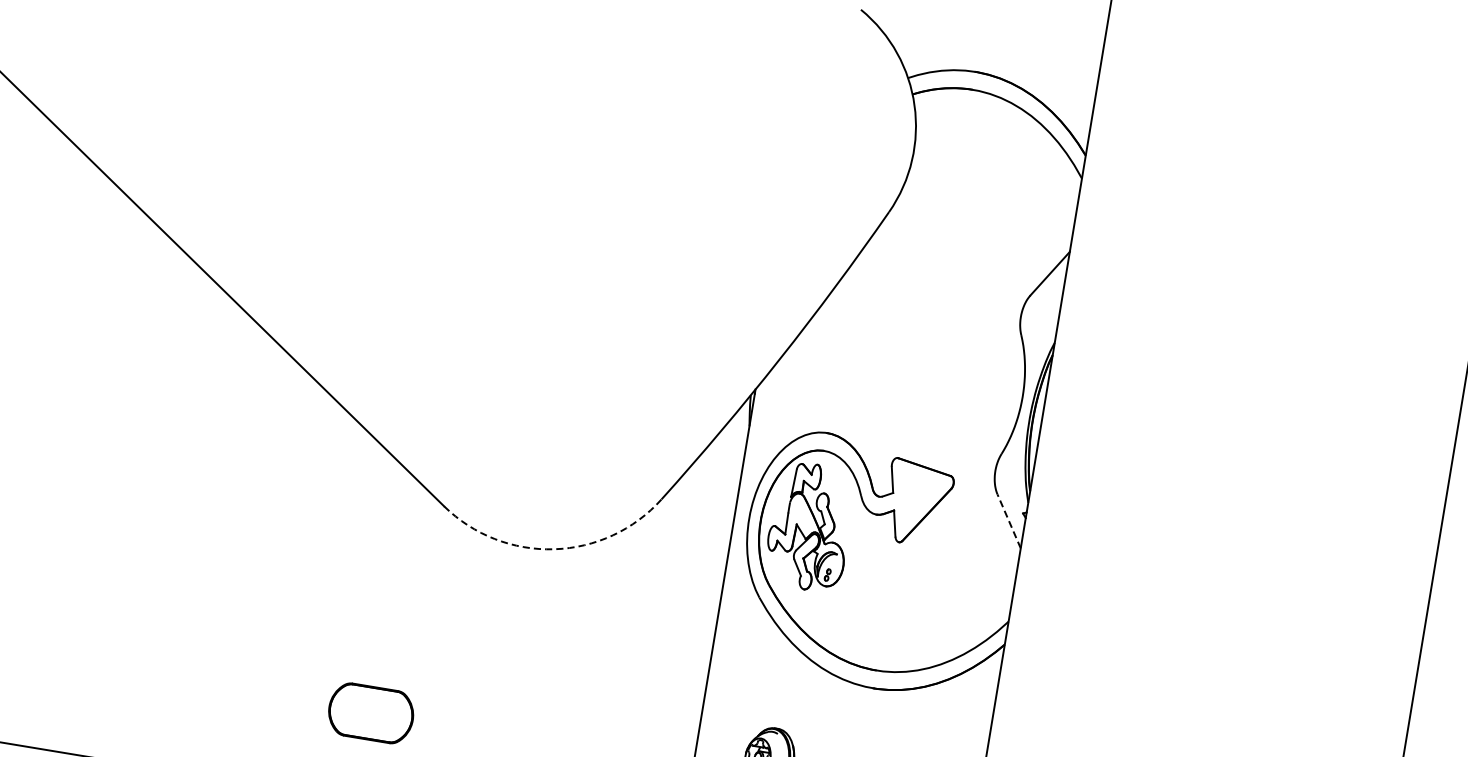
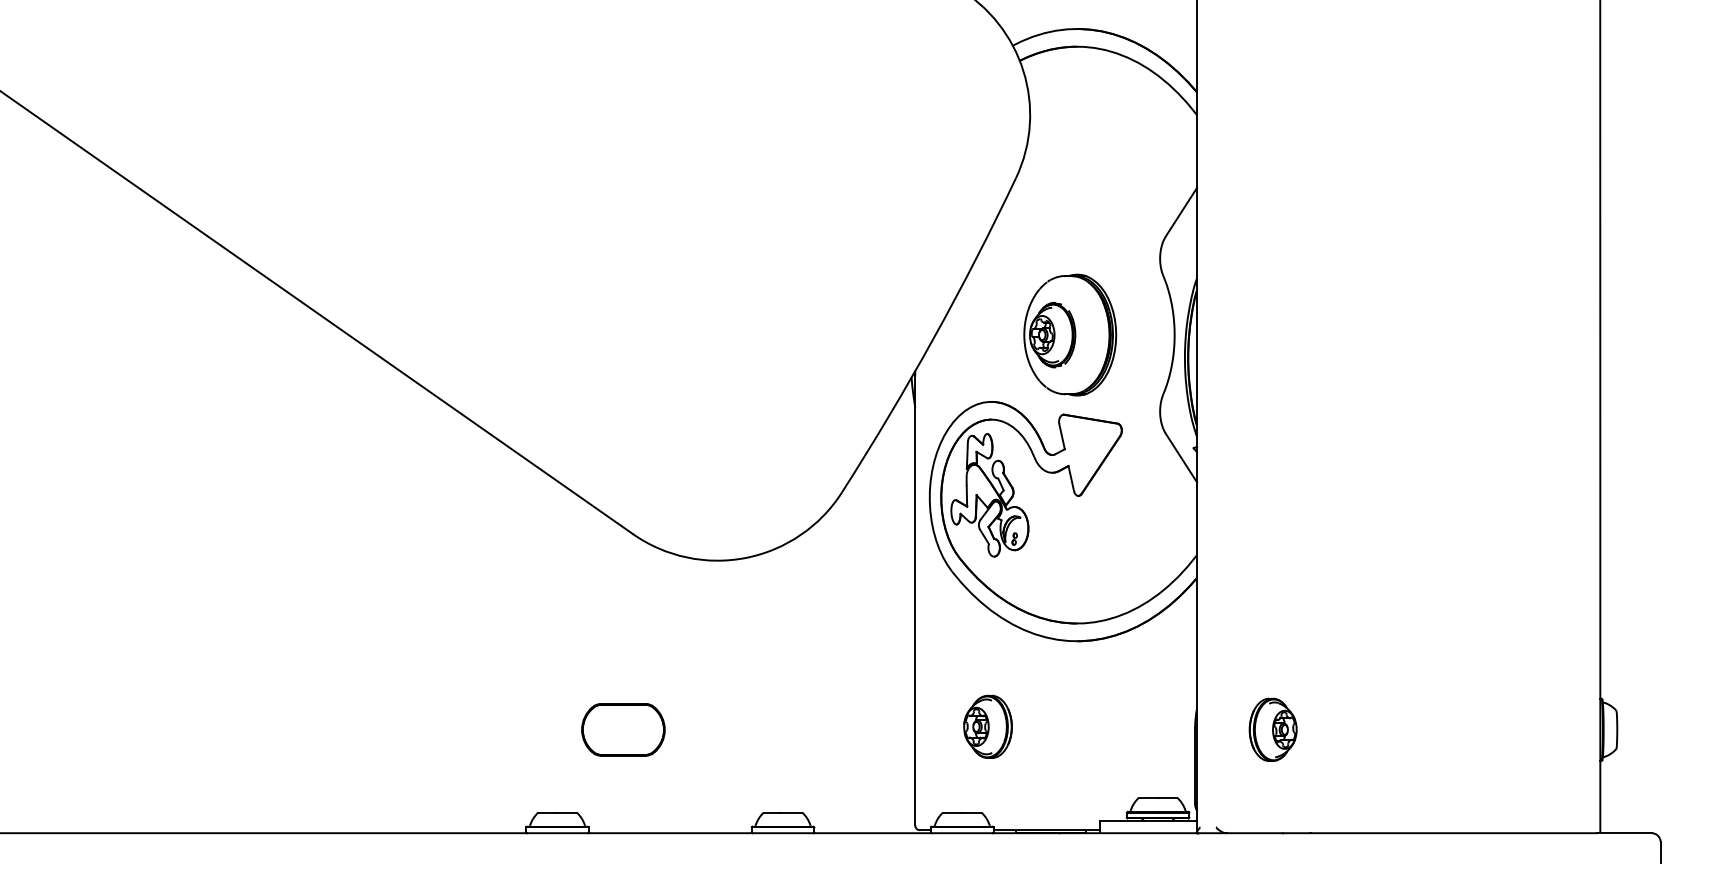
part: (918, 378) -> (1070, 334), added
line: (1009, 521) -> (1181, 458), dashed -> solid
arc: (554, 548) -> (746, 557), dashed -> solid
part: (371, 713) -> (623, 729), moved

